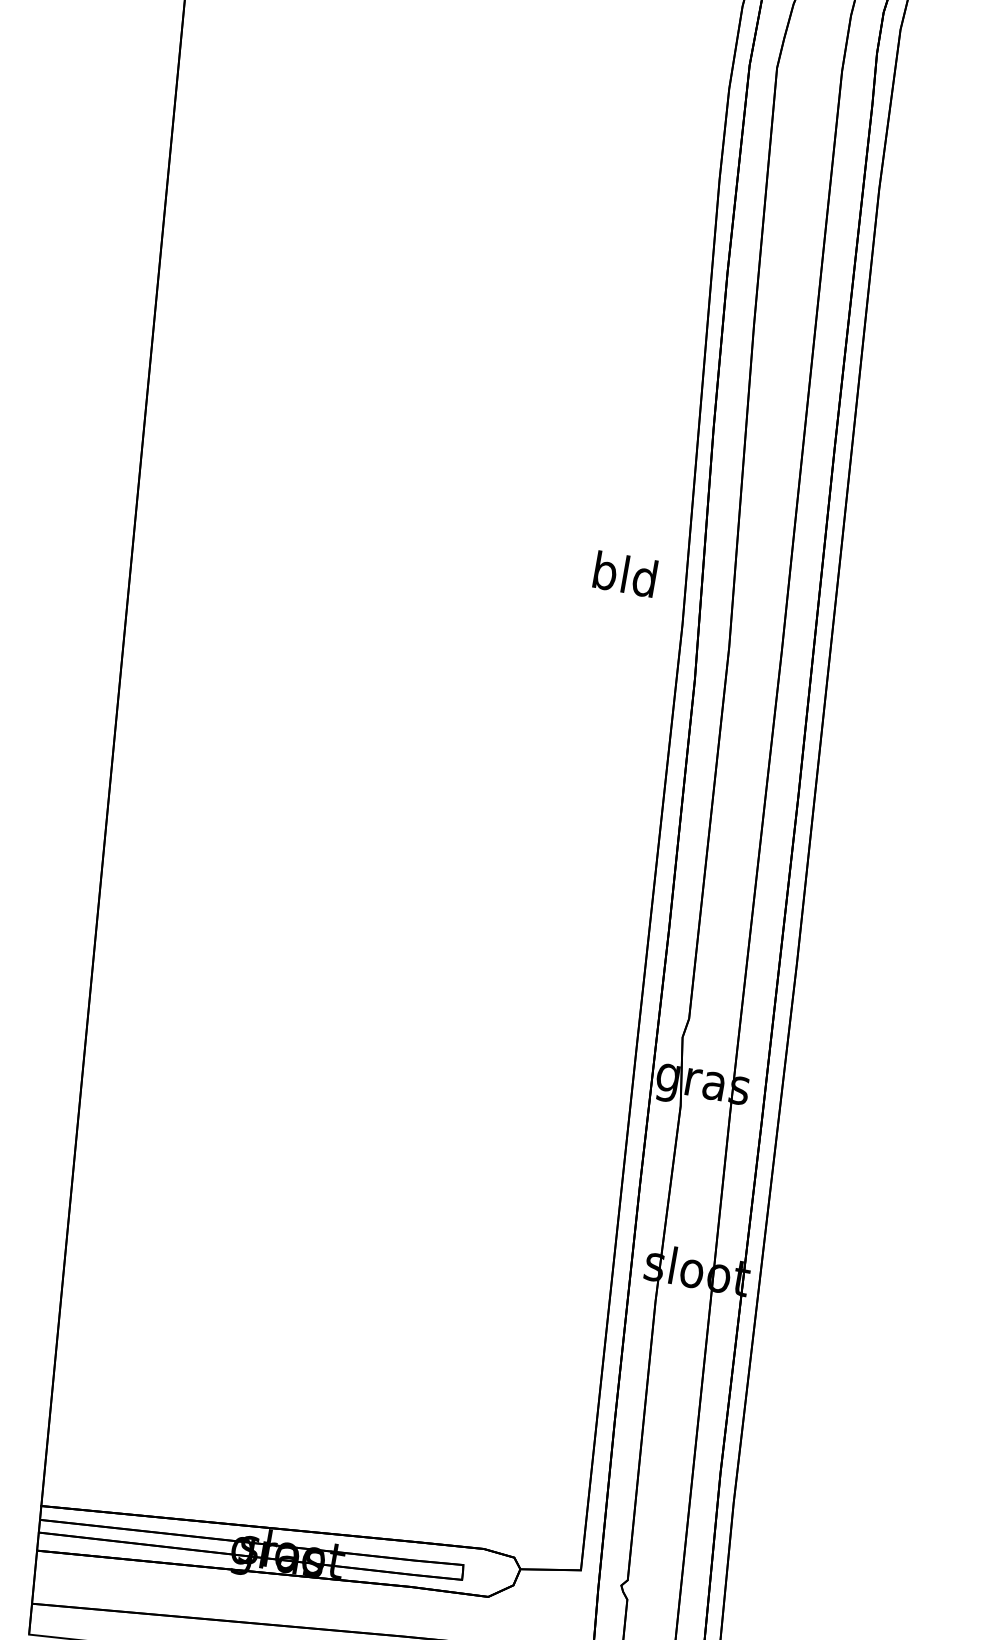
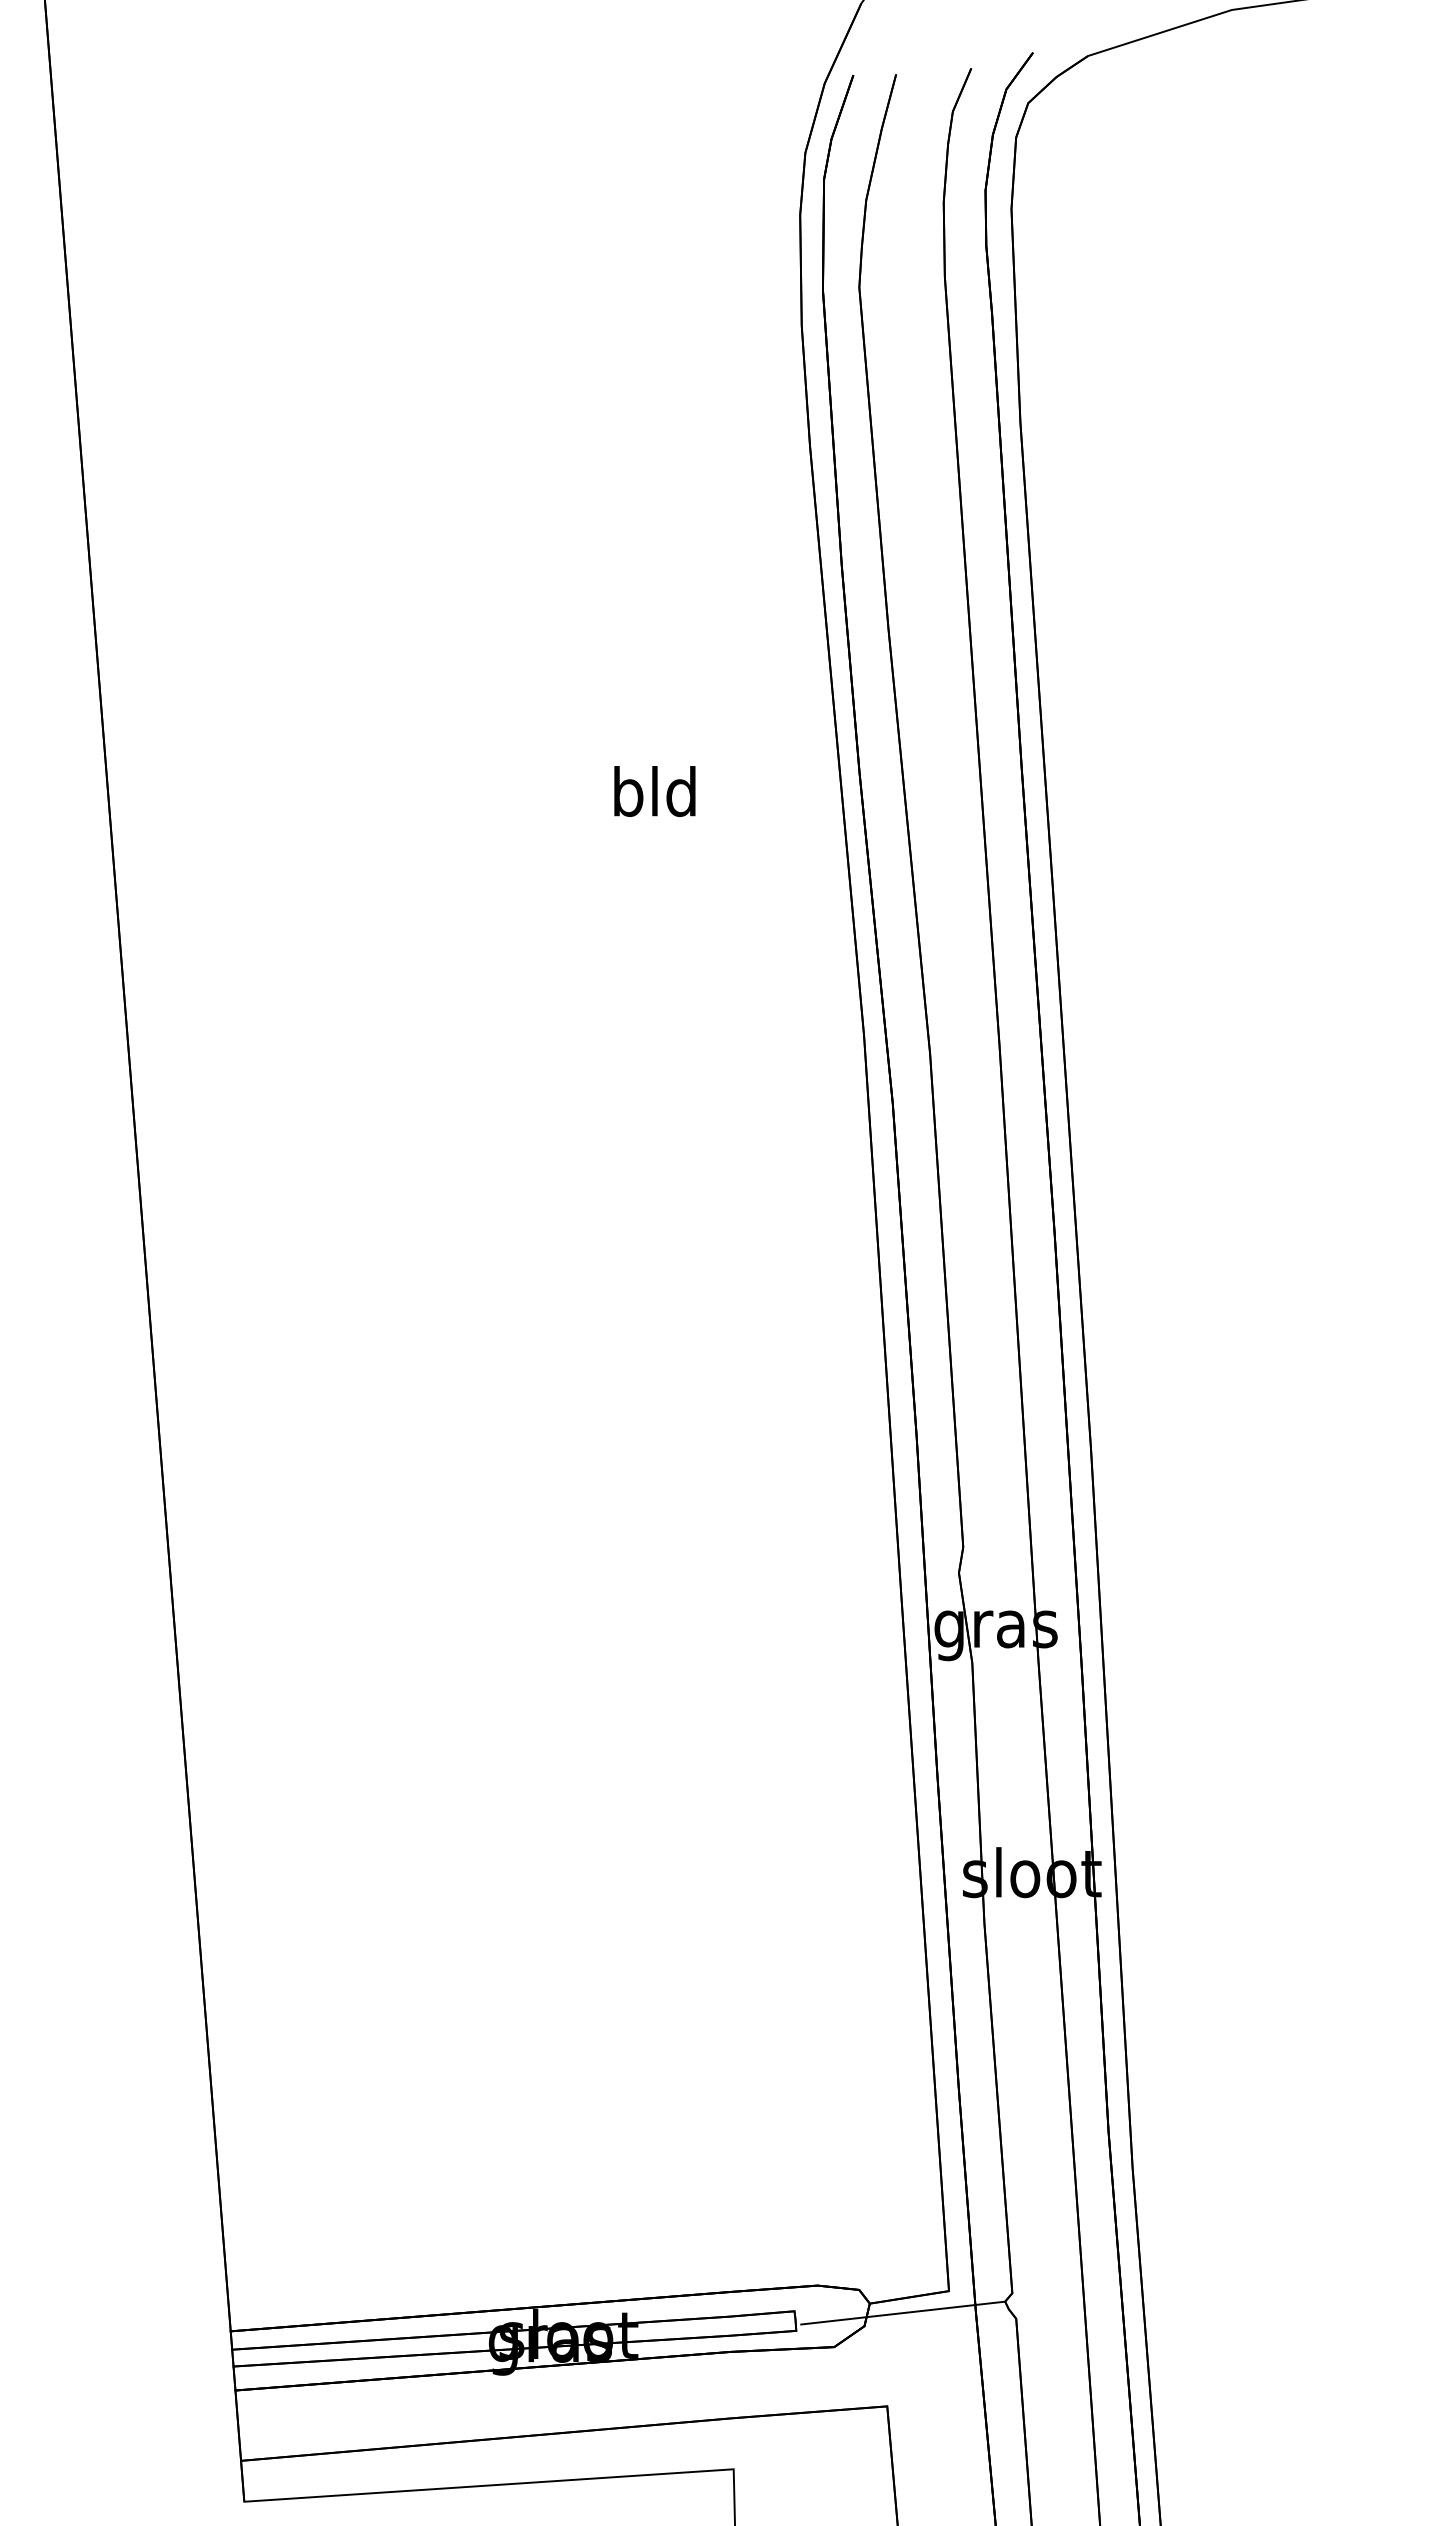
text: (625, 574) -> (654, 791), moved
line: (544, 1580) -> (903, 2312), added

